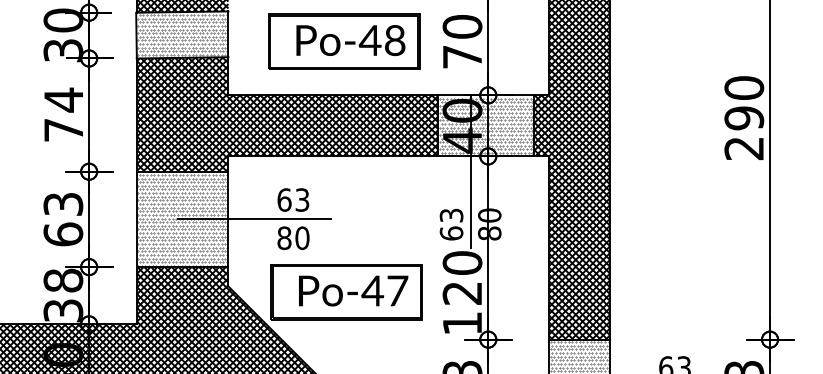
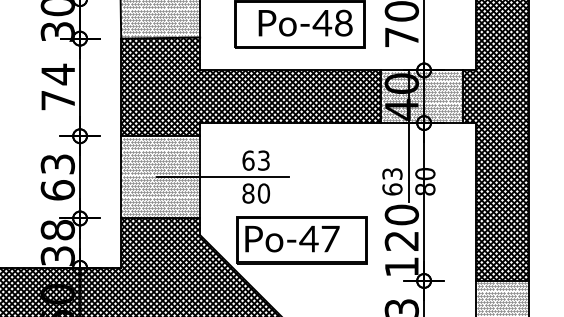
text: (353, 290) -> (292, 238), moved

